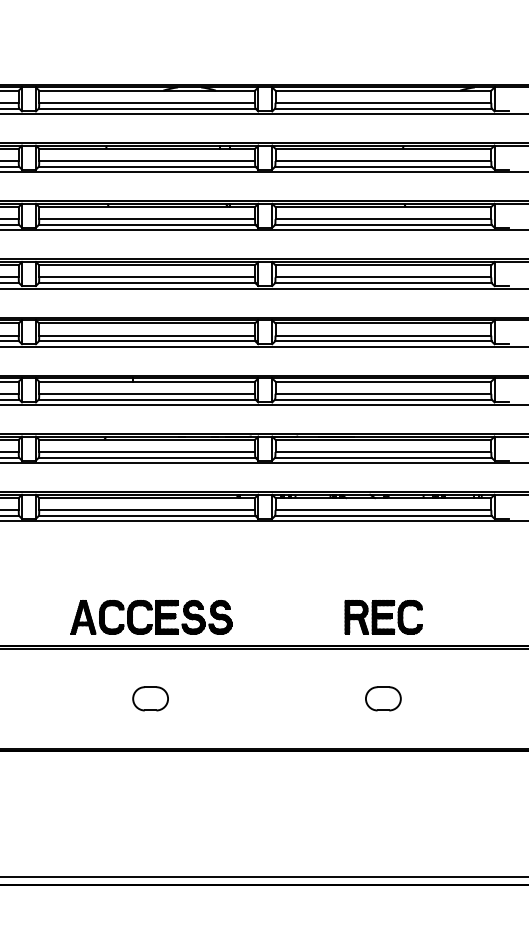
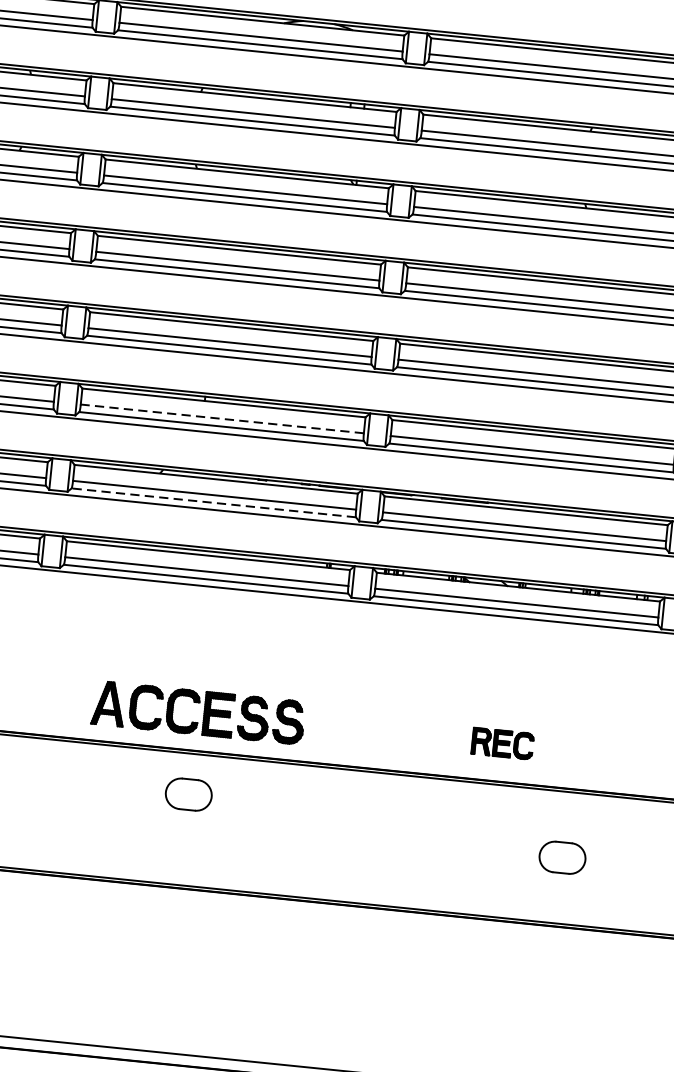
line: (147, 393) -> (222, 418), solid -> dashed
line: (146, 457) -> (213, 502), solid -> dashed
part: (383, 617) -> (502, 743), size x0.6
part: (150, 698) -> (188, 794), moved
part: (383, 698) -> (562, 857), moved

